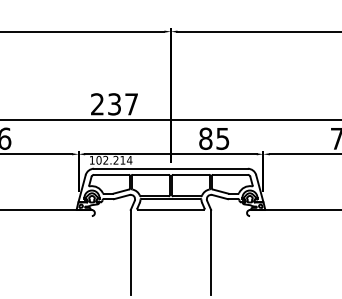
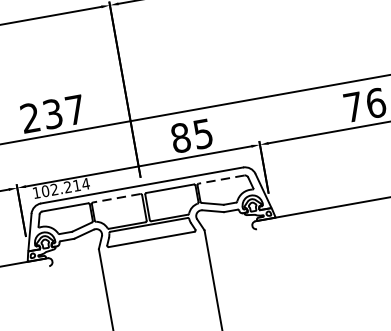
line: (150, 174) -> (116, 197), solid -> dashed
line: (229, 174) -> (220, 179), solid -> dashed

